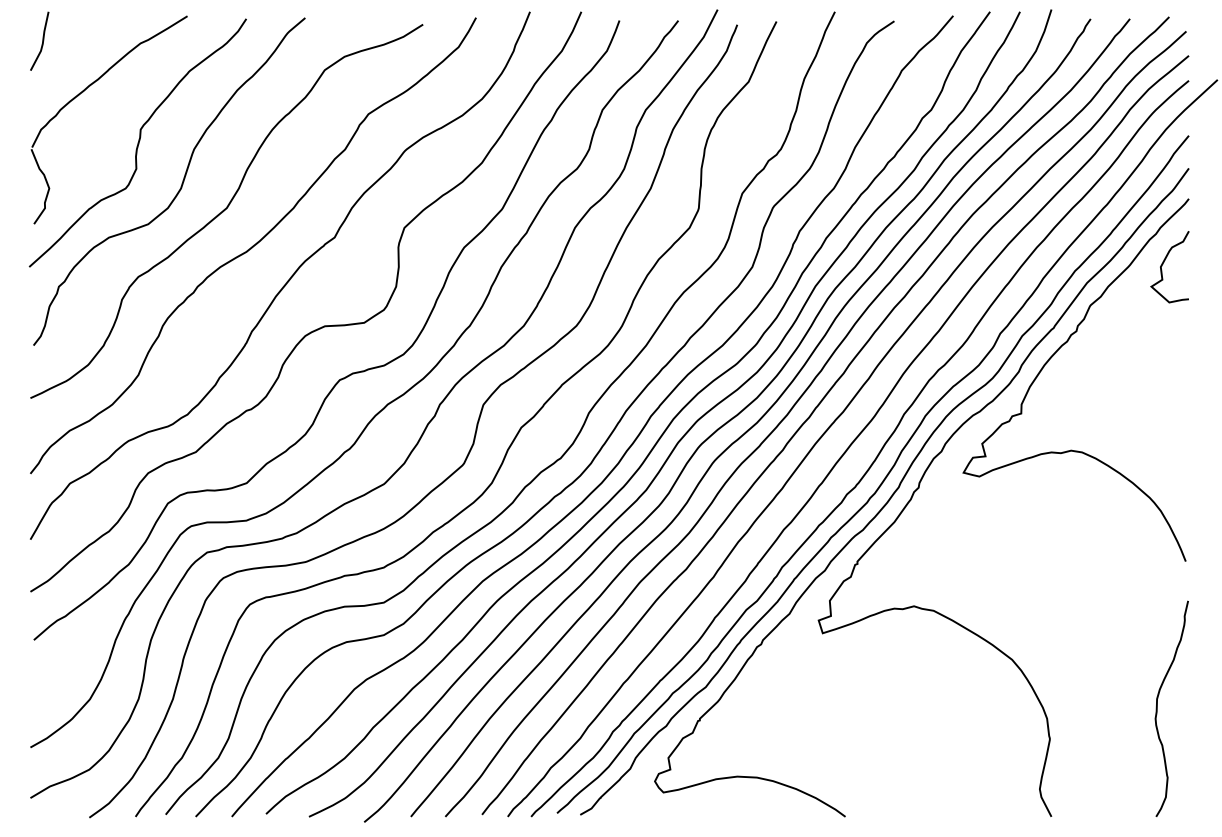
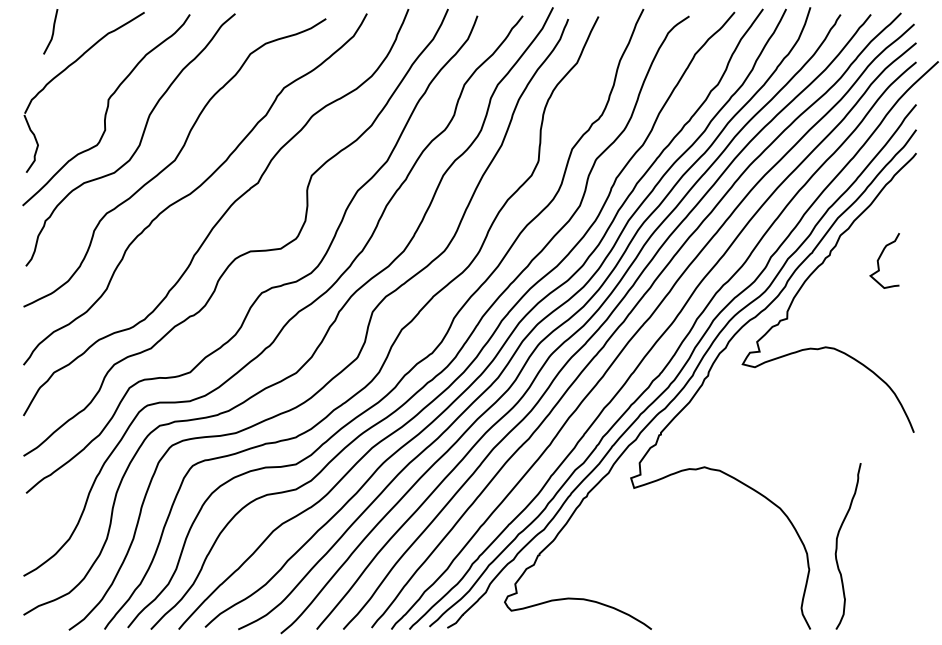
line: (42, 40) -> (52, 31), moved
curve: (1165, 261) -> (881, 256), moved
curve: (1157, 709) -> (837, 546), moved

